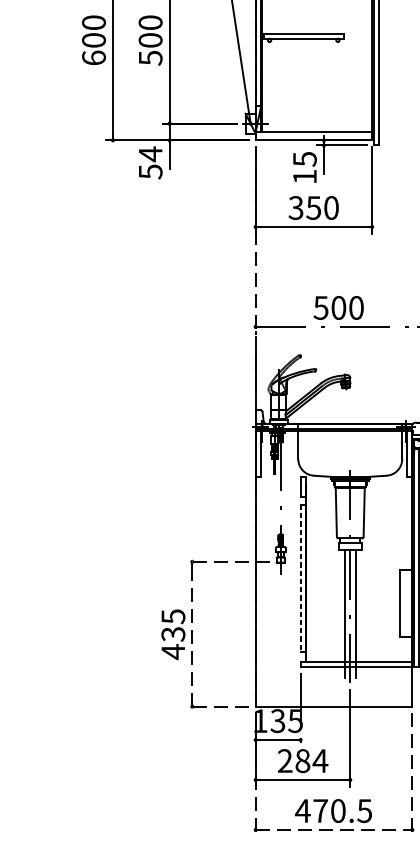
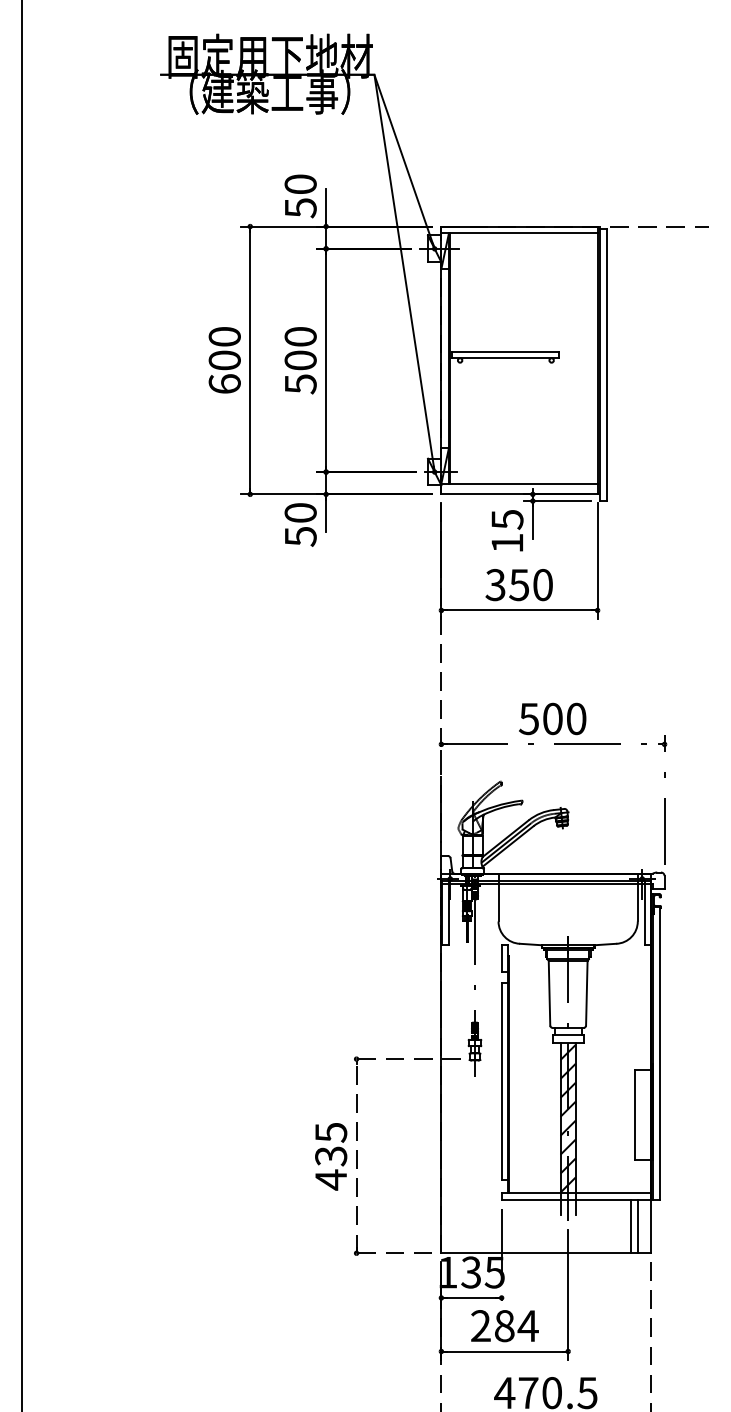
text: (150, 153) -> (300, 512), 54 -> 50
line: (300, 578) -> (501, 1081), dashed -> solid
hatch: (349, 606) -> (567, 1118), added
line: (397, 686) -> (631, 1226), added
line: (402, 686) -> (637, 1226), added

